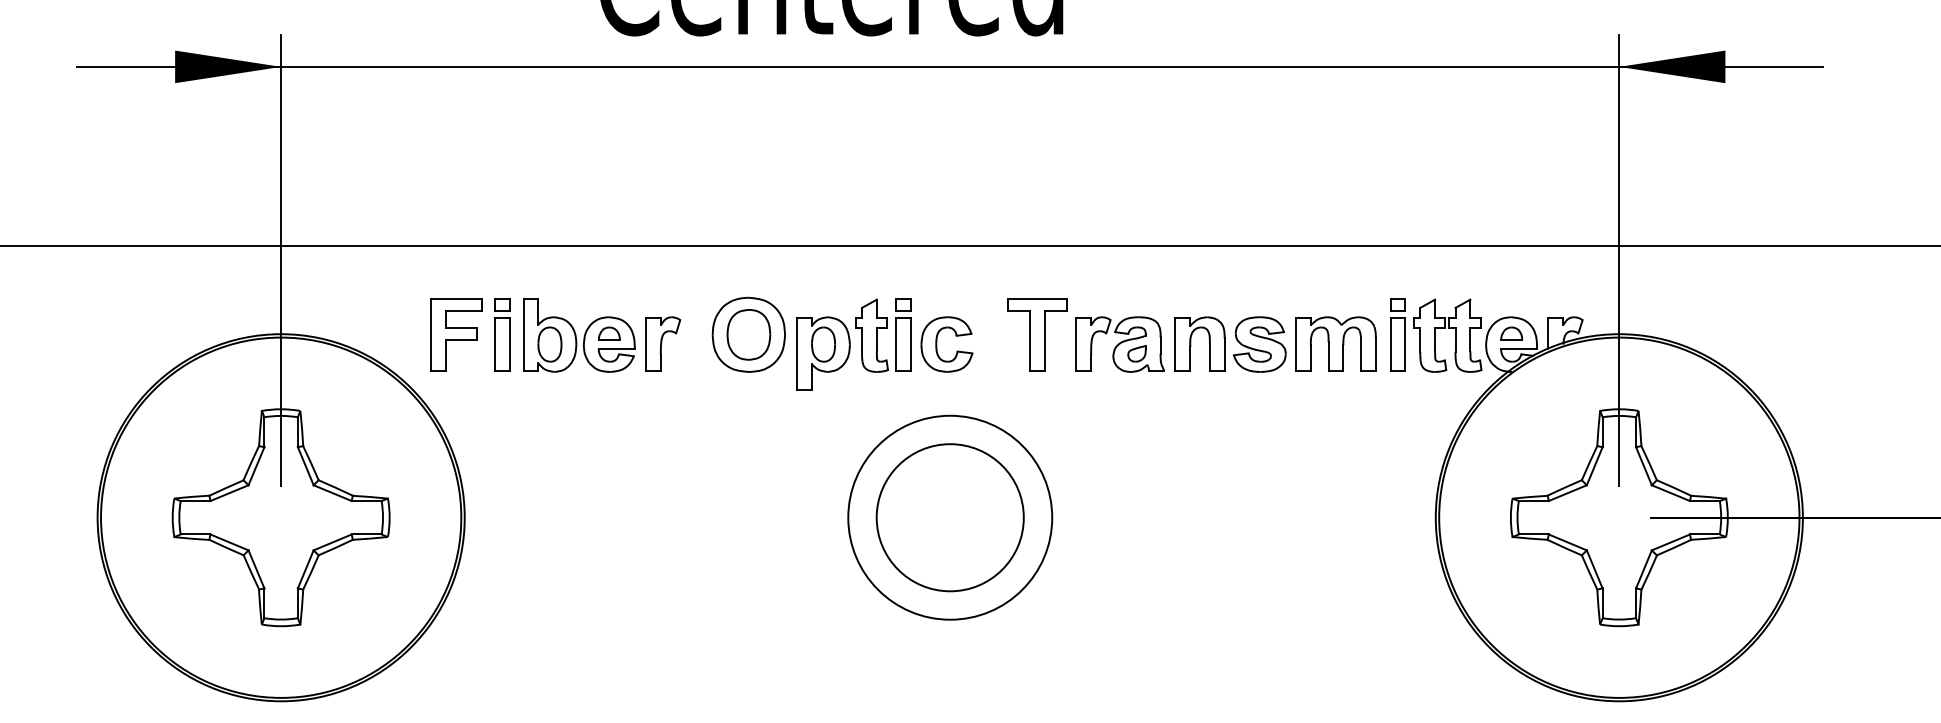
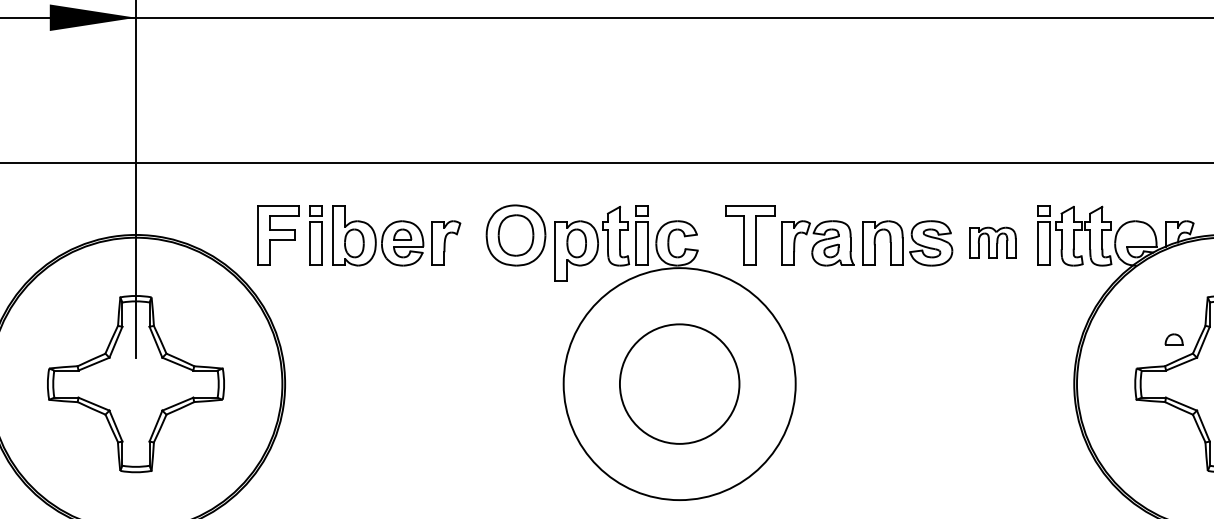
part: (1511, 333) -> (1173, 339), moved
part: (1335, 343) -> (992, 242), size x0.7
circle: (950, 517) -> (679, 383), size x1.4

